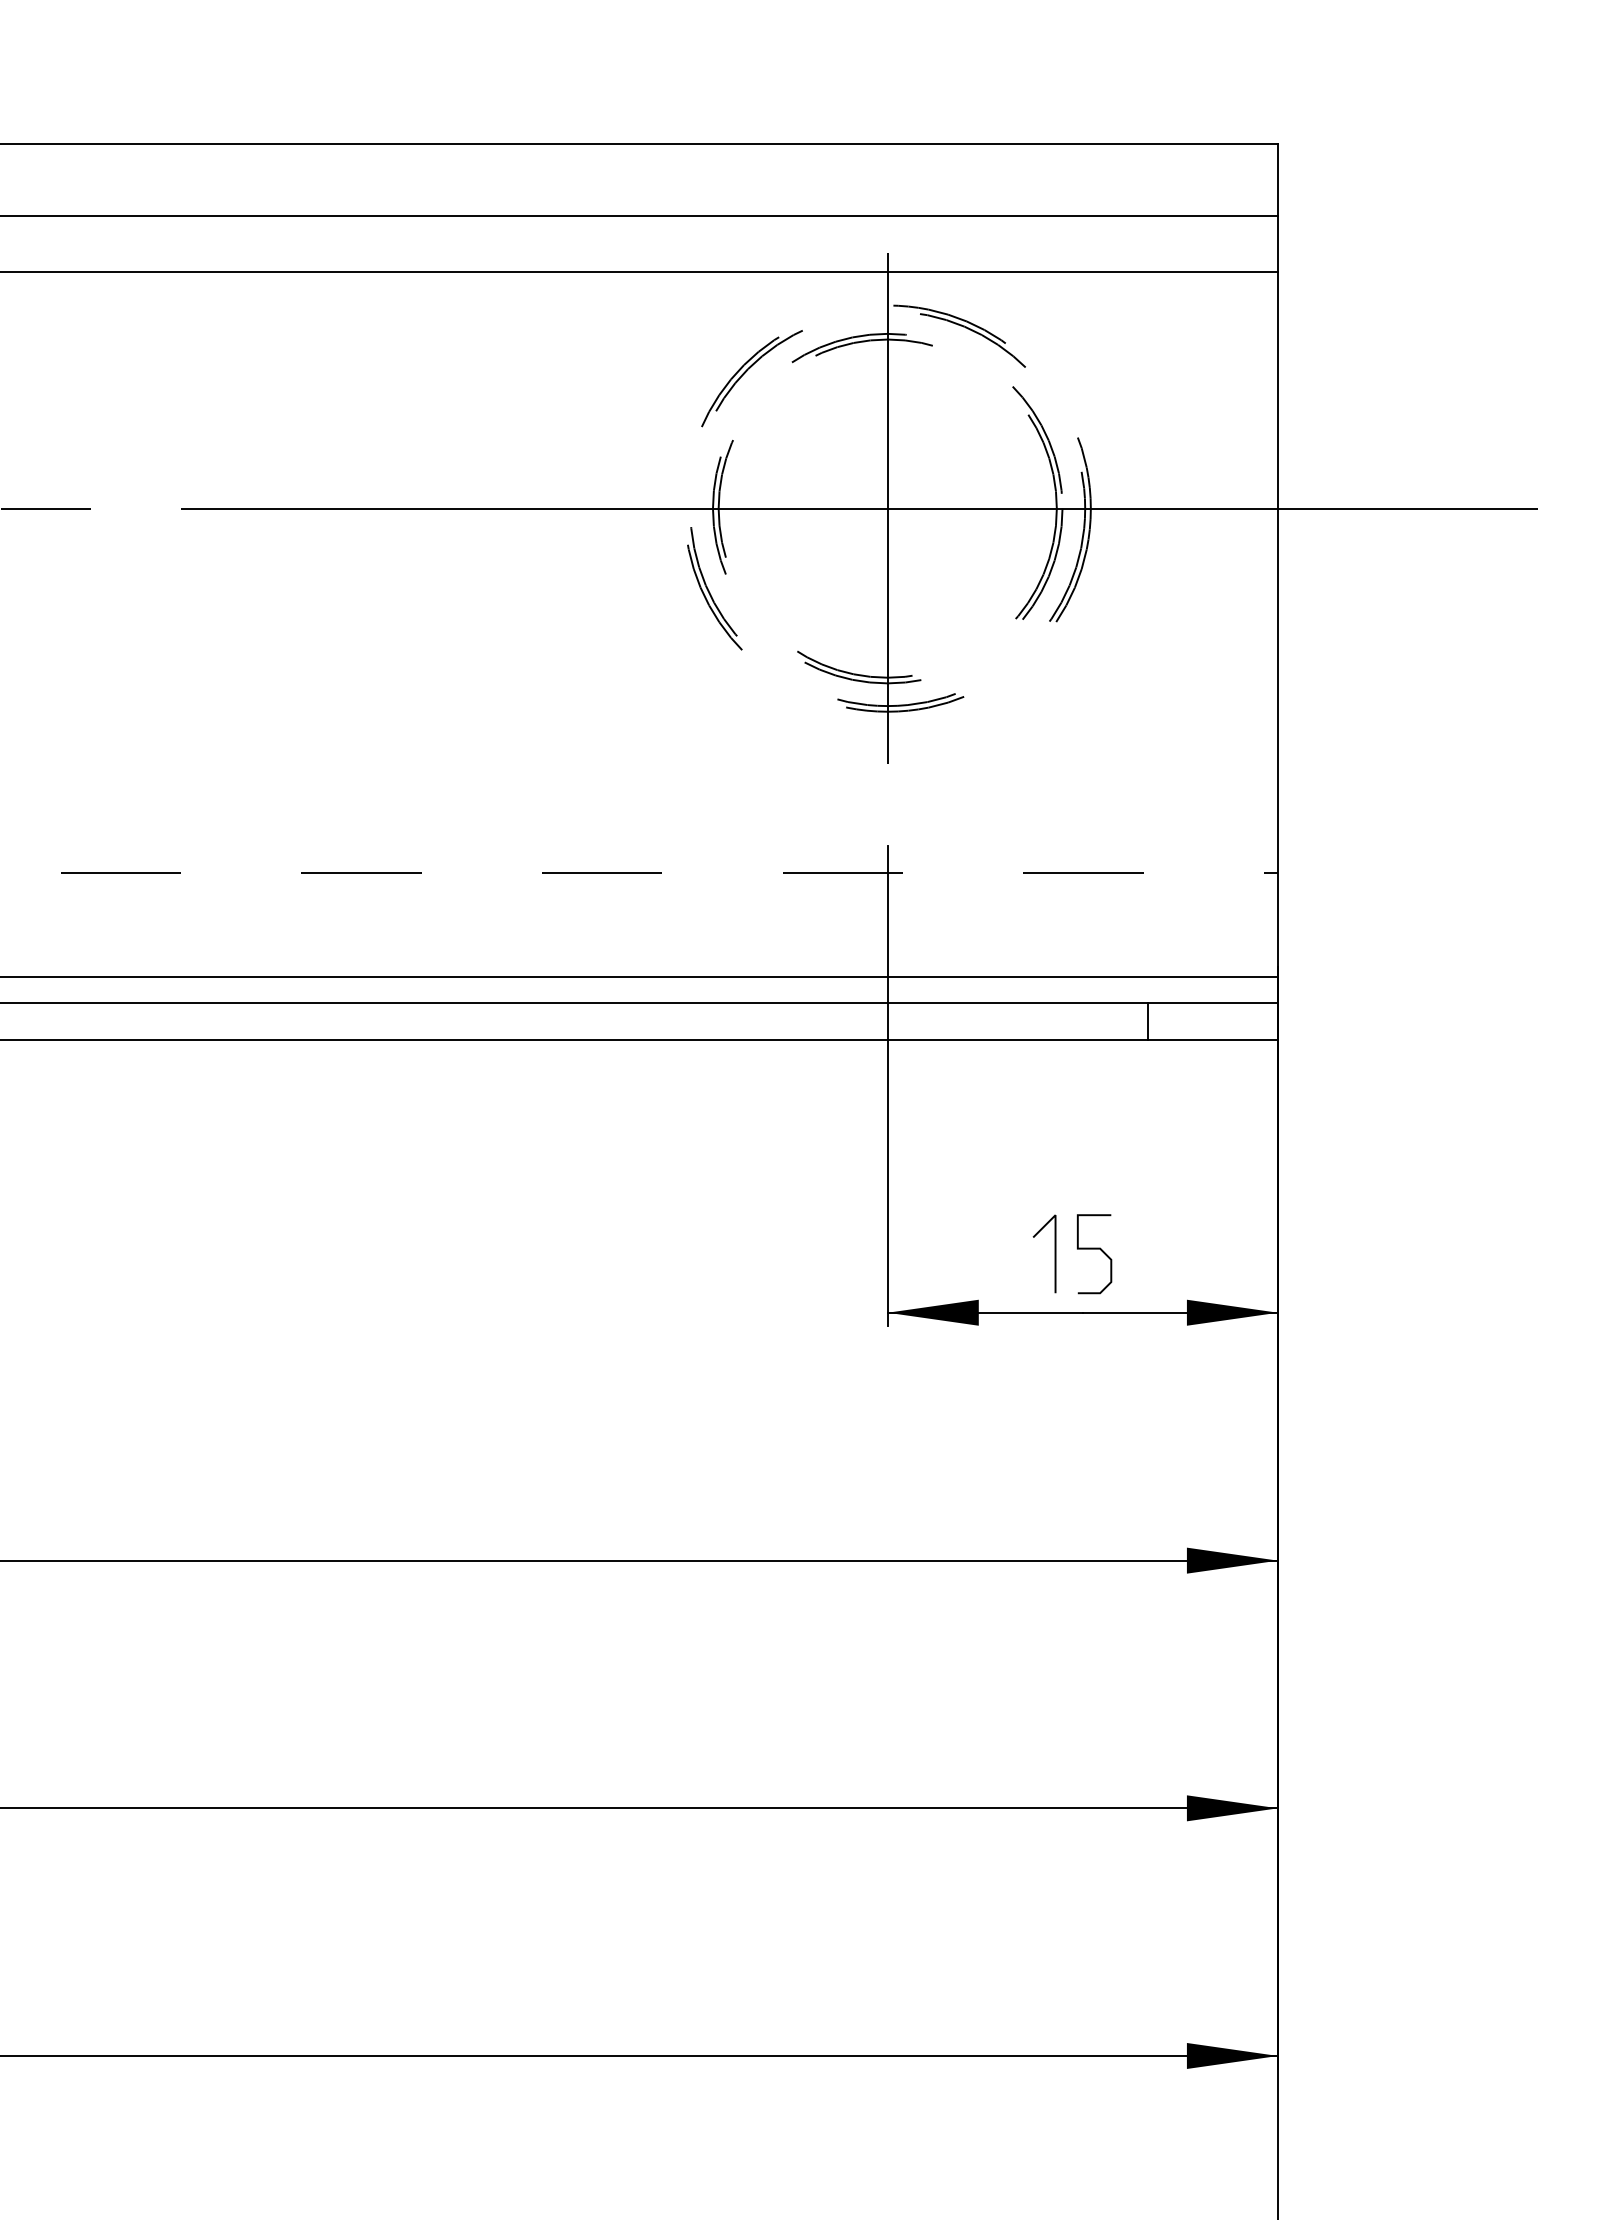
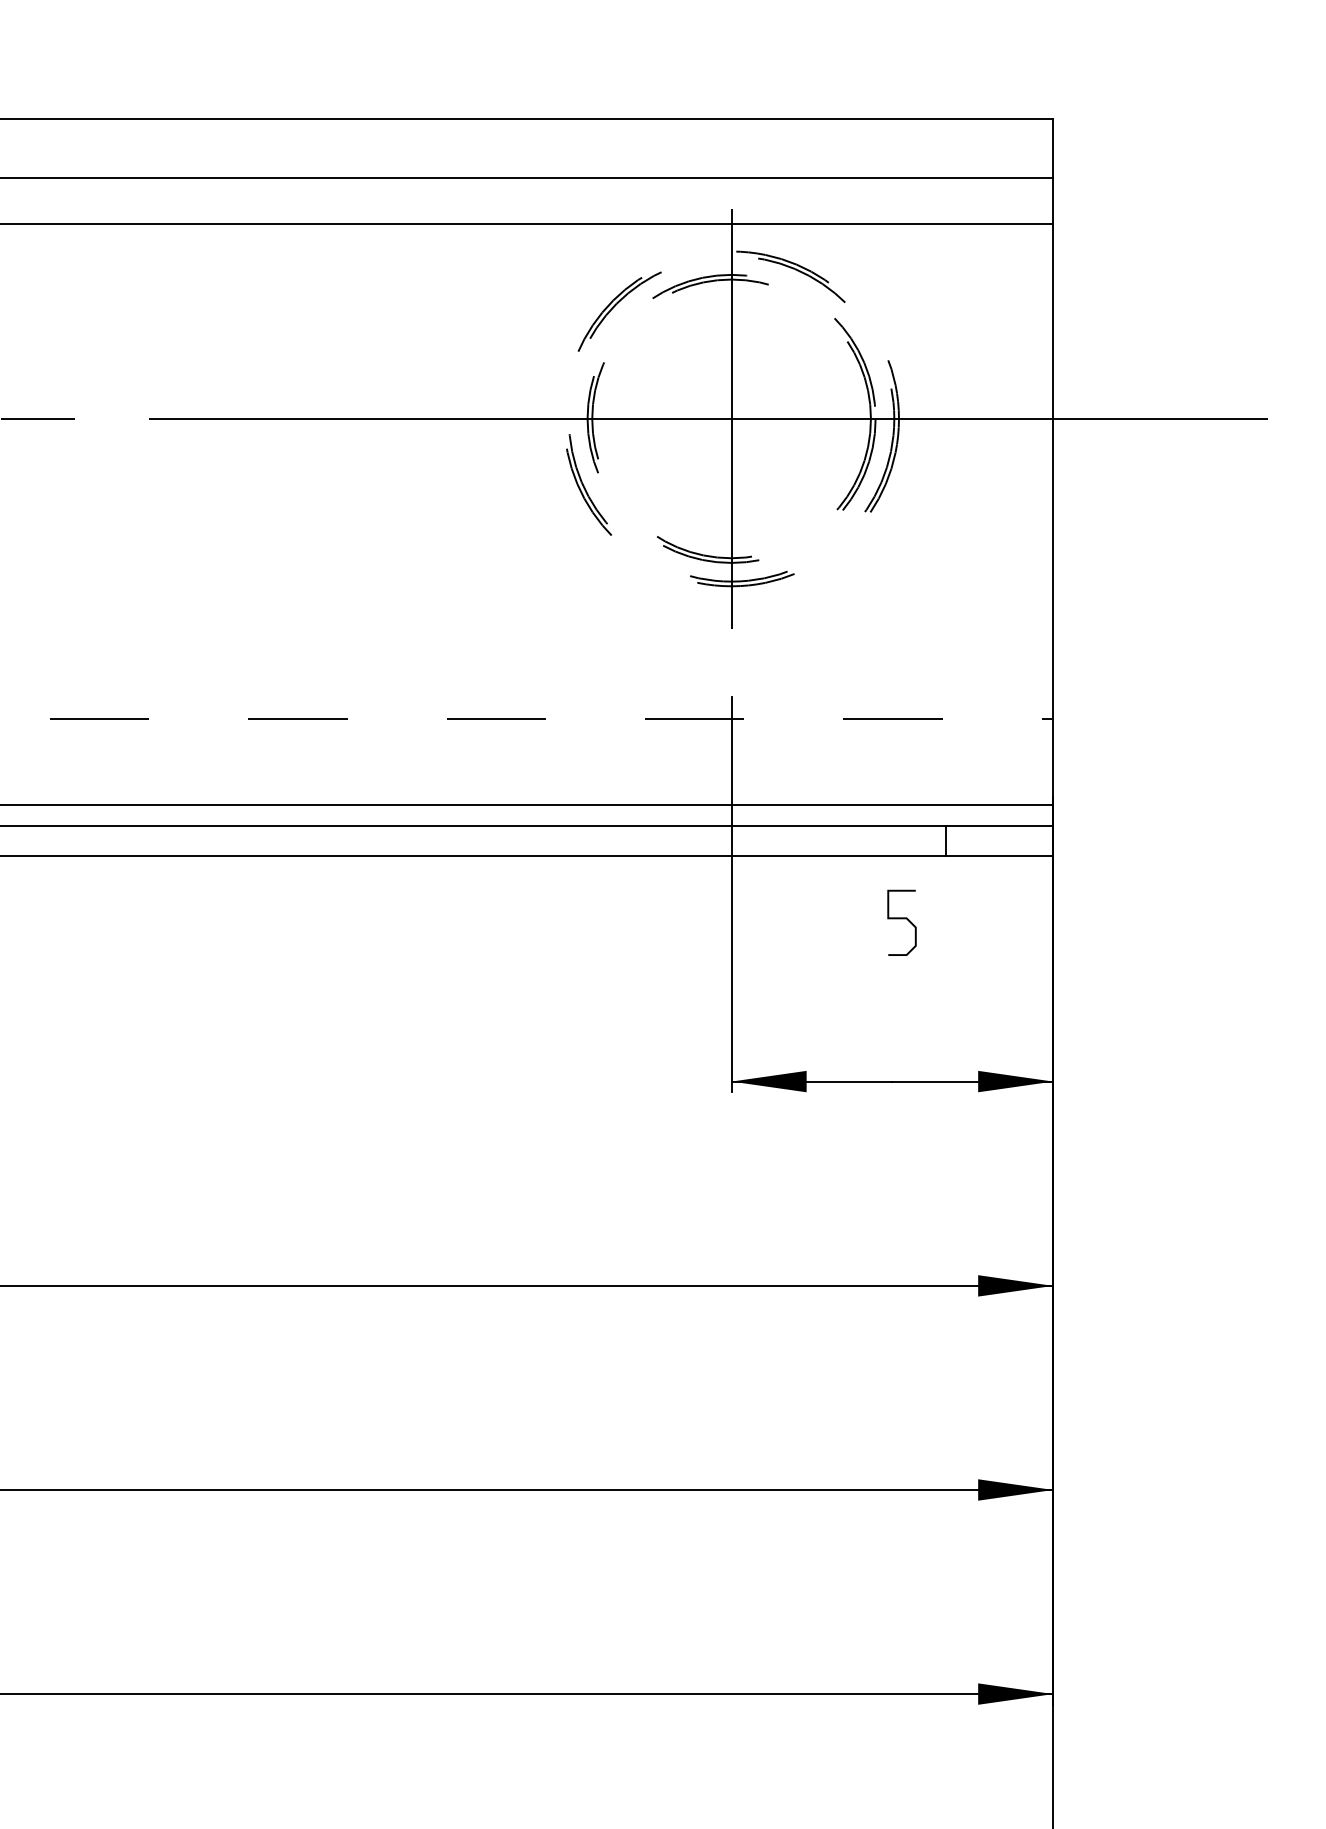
curve: (1094, 1249) -> (901, 919), moved
line: (1054, 1253) -> (869, 1032), removed

